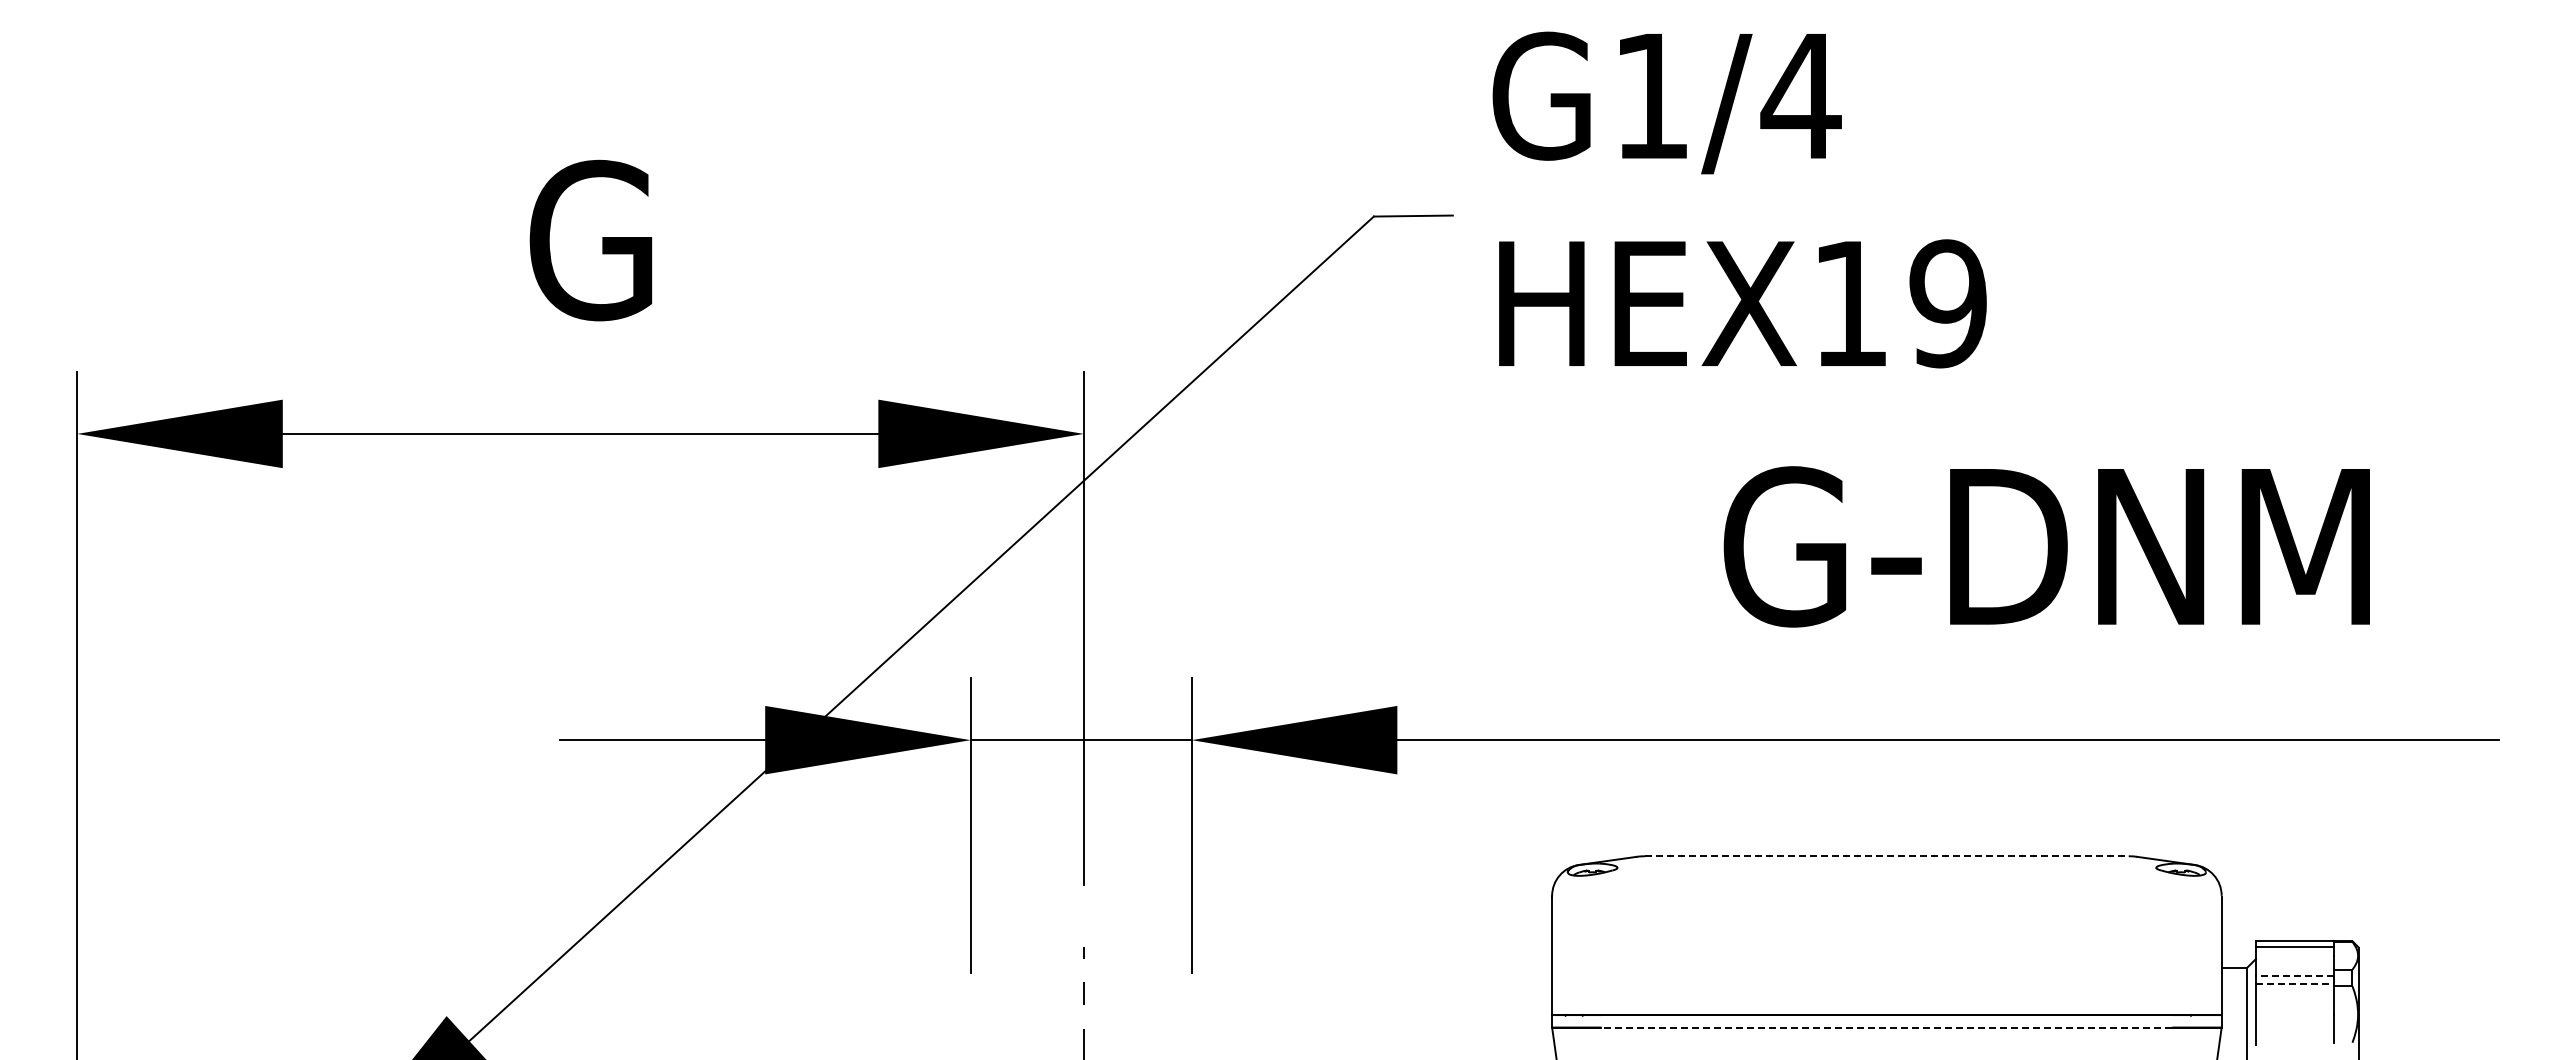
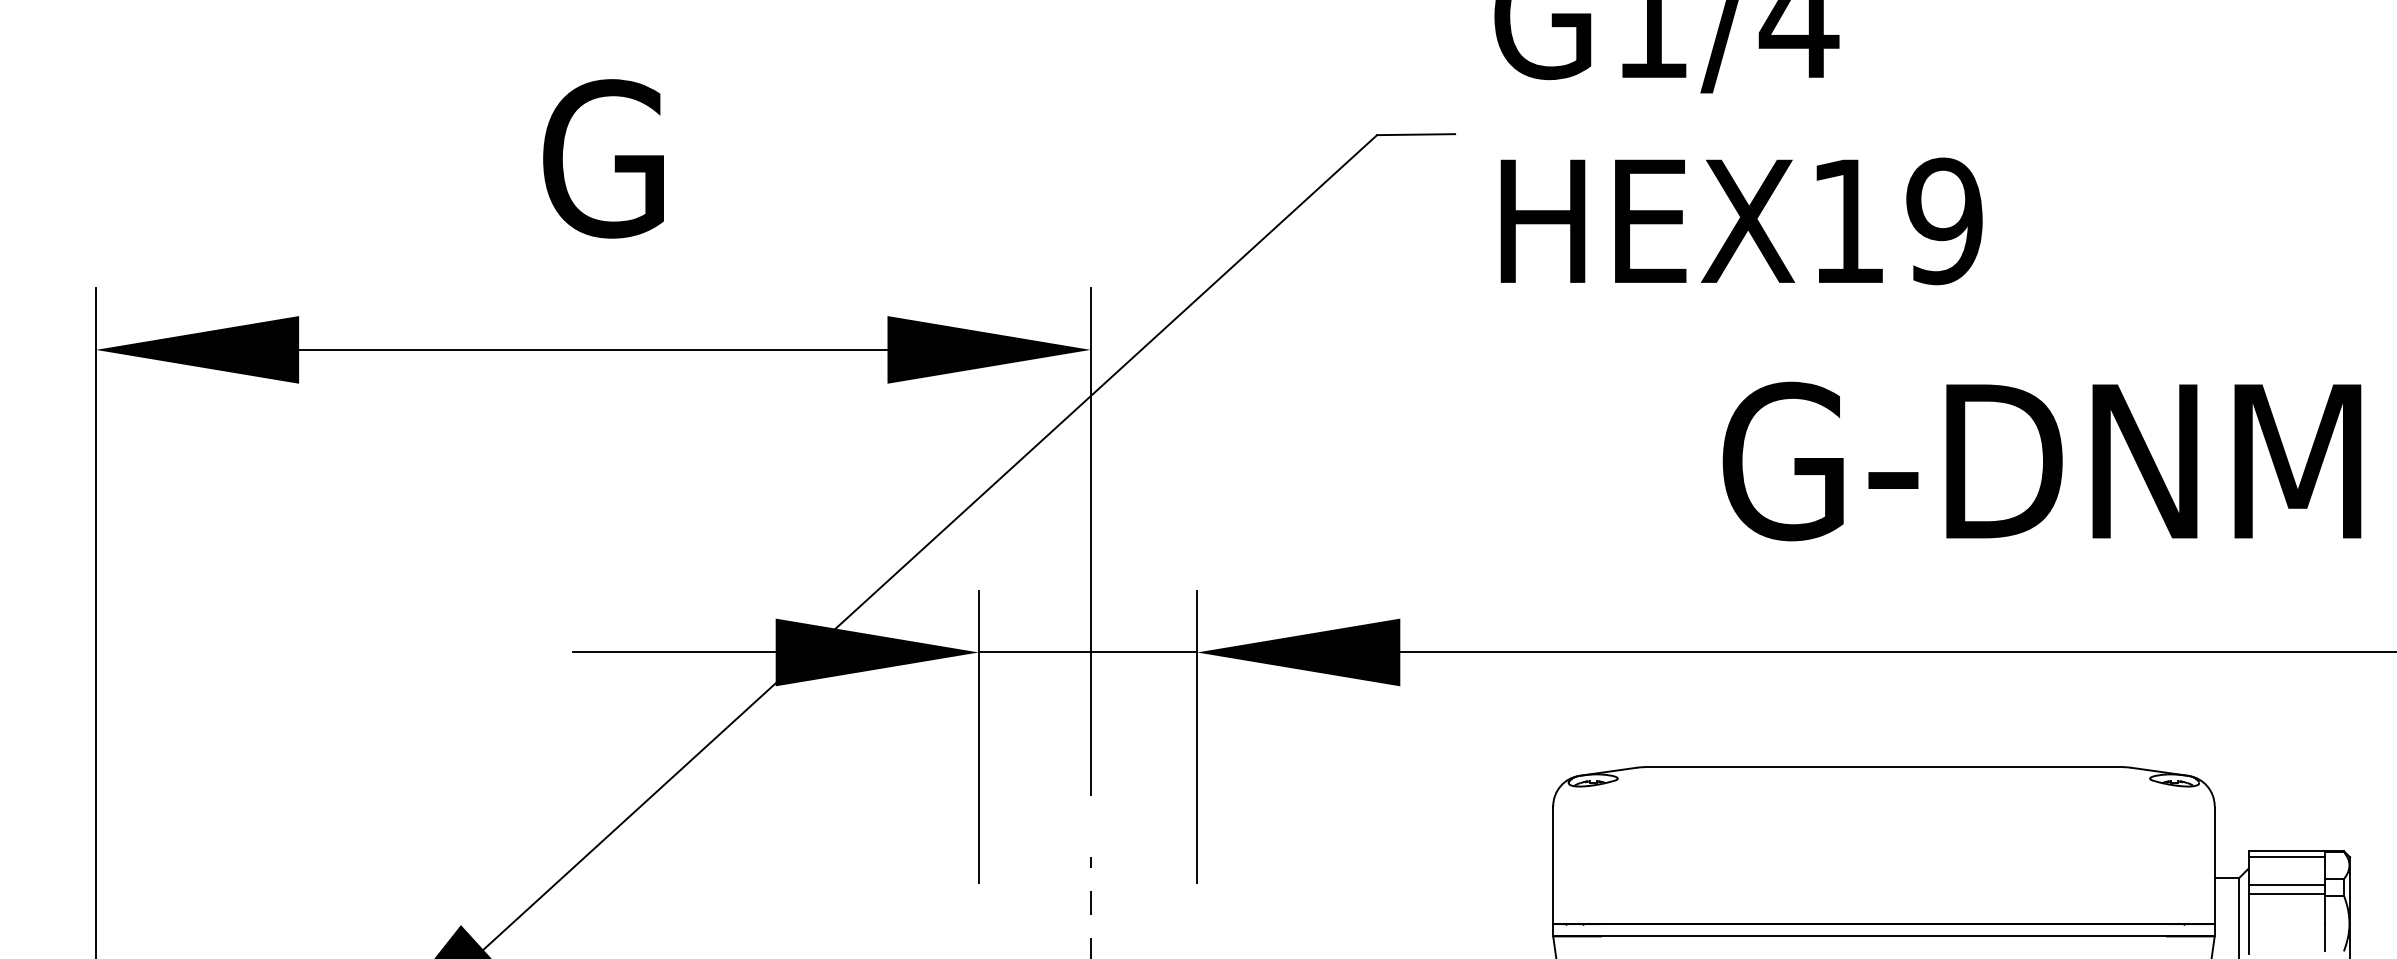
line: (1886, 856) -> (1883, 767), dashed -> solid
line: (2294, 975) -> (2286, 884), dashed -> solid
line: (2294, 984) -> (2286, 893), dashed -> solid
line: (1886, 1027) -> (1883, 936), dashed -> solid

